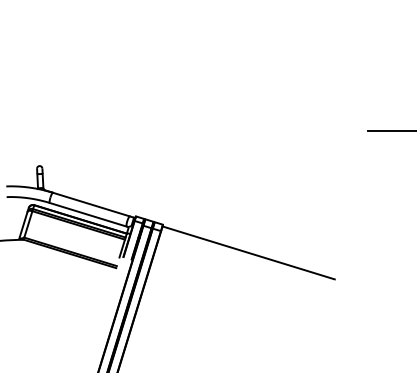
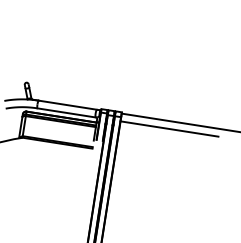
line: (223, 256) -> (169, 129), added

